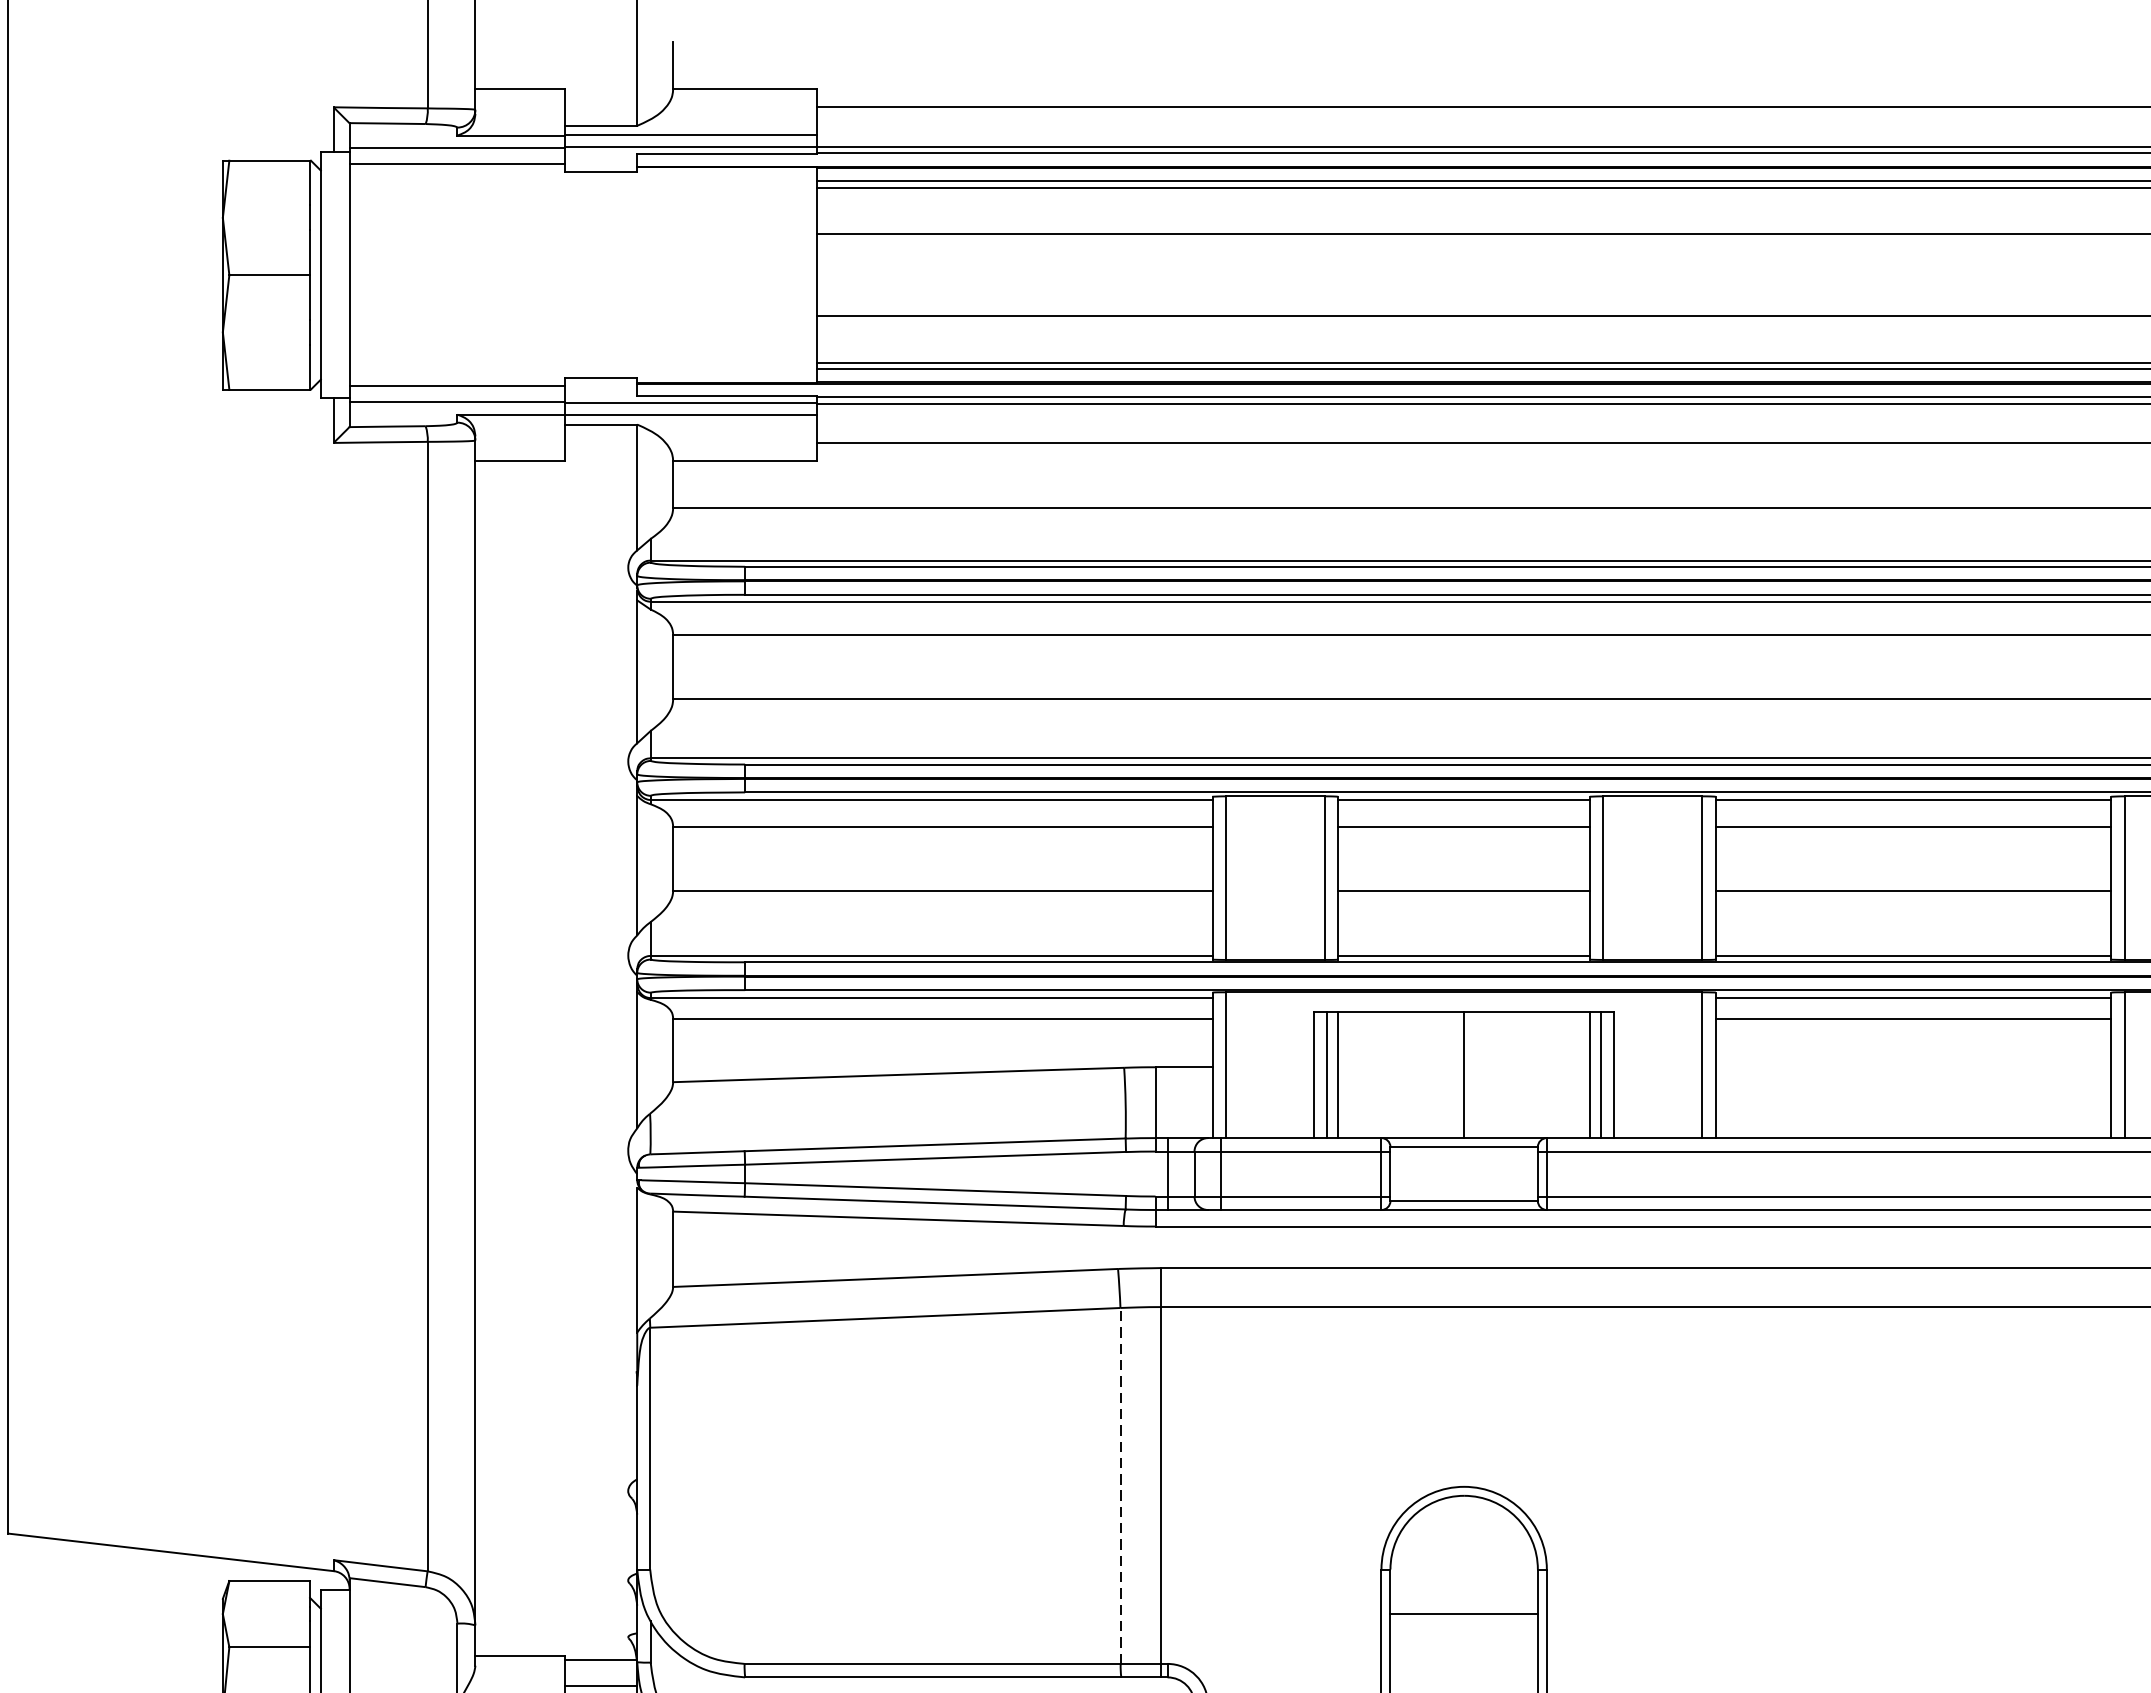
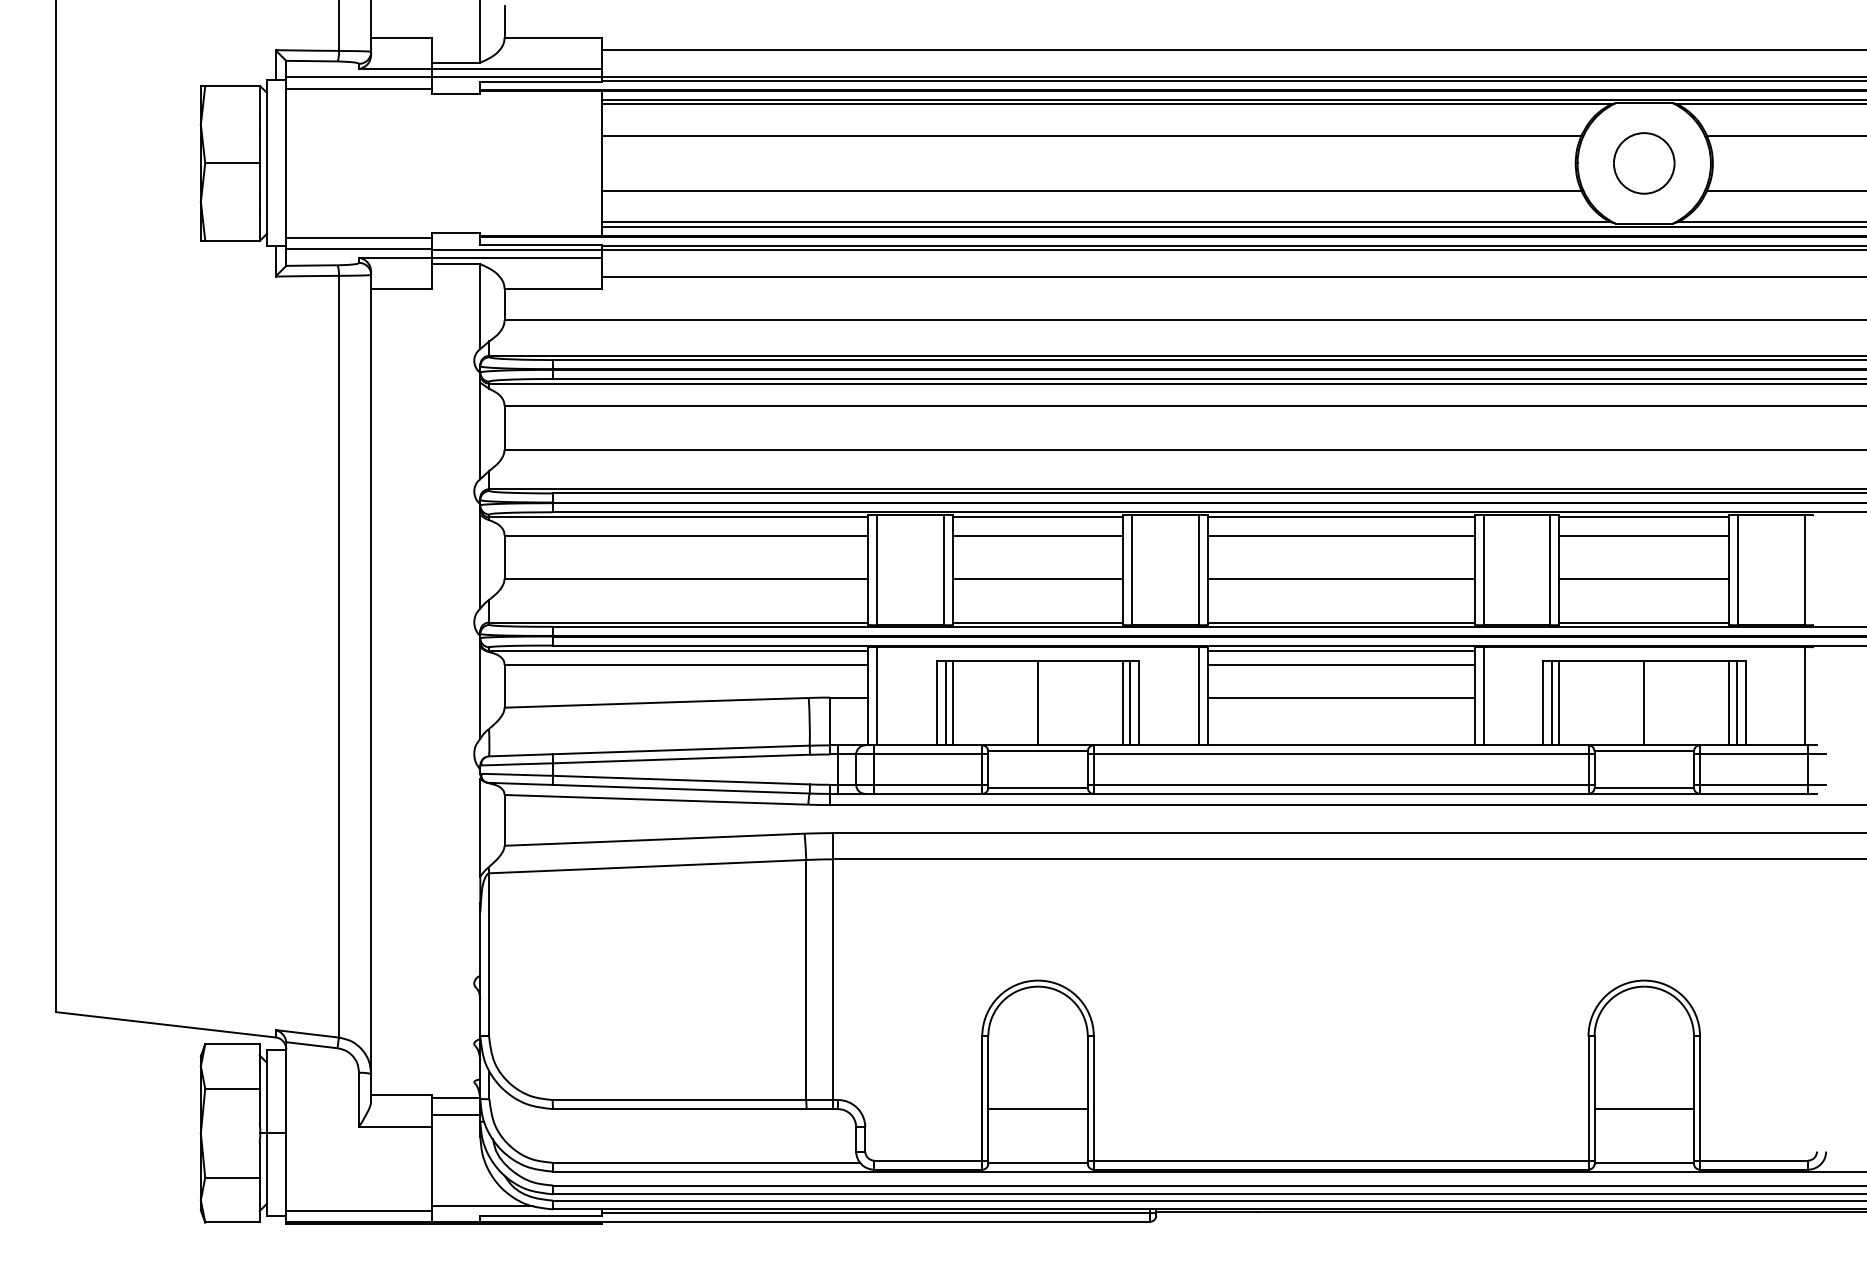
line: (1912, 1067) -> (1340, 697), added
line: (1120, 1485) -> (806, 979), dashed -> solid
line: (1463, 1614) -> (1037, 1109), moved

